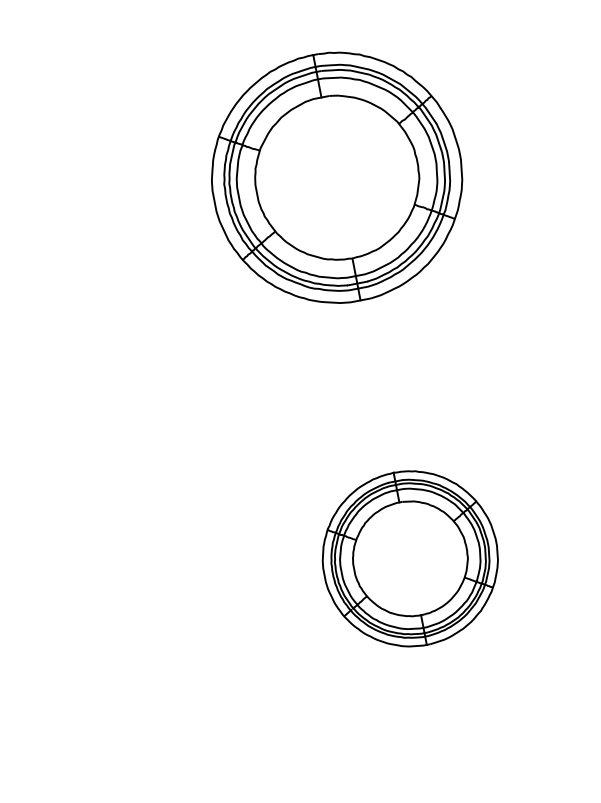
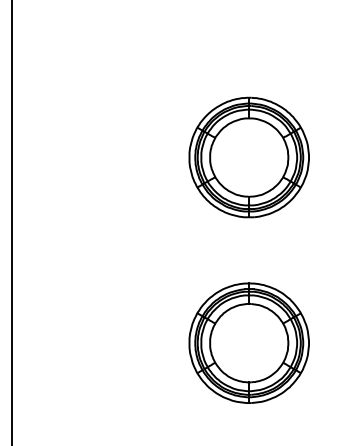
part: (408, 557) -> (248, 342), size x1.43

